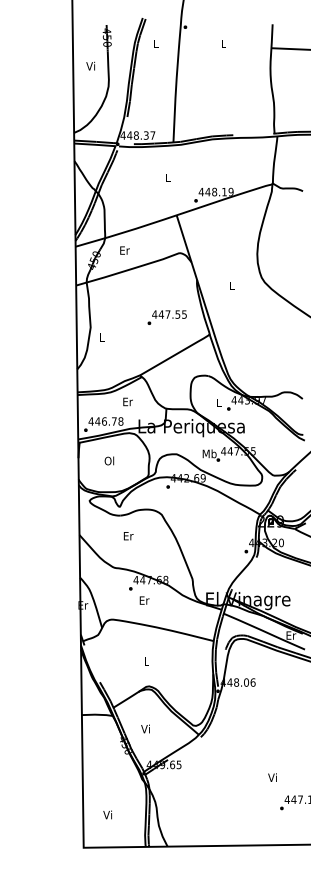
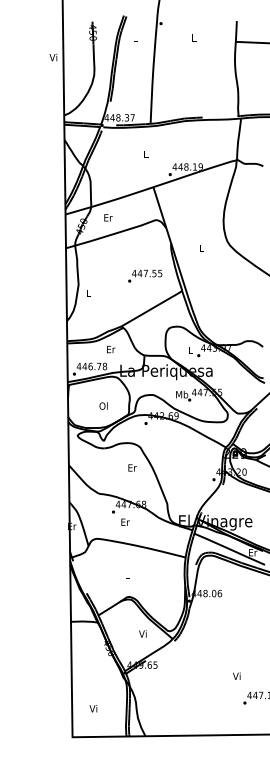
text: (90, 65) -> (53, 56), moved
text: (109, 460) -> (103, 405), moved
text: (128, 536) -> (132, 468), moved
text: (145, 728) -> (142, 633), moved

